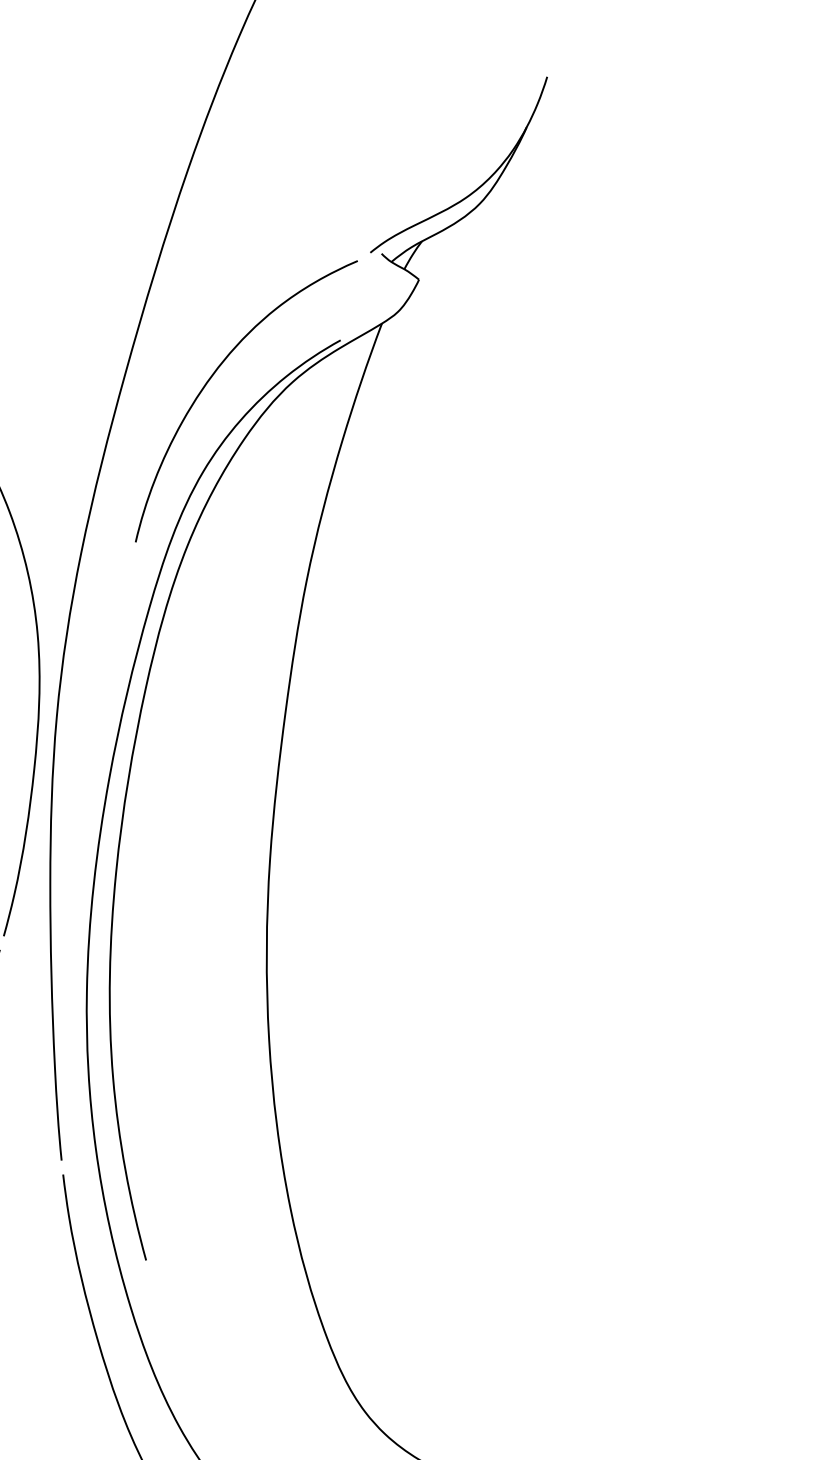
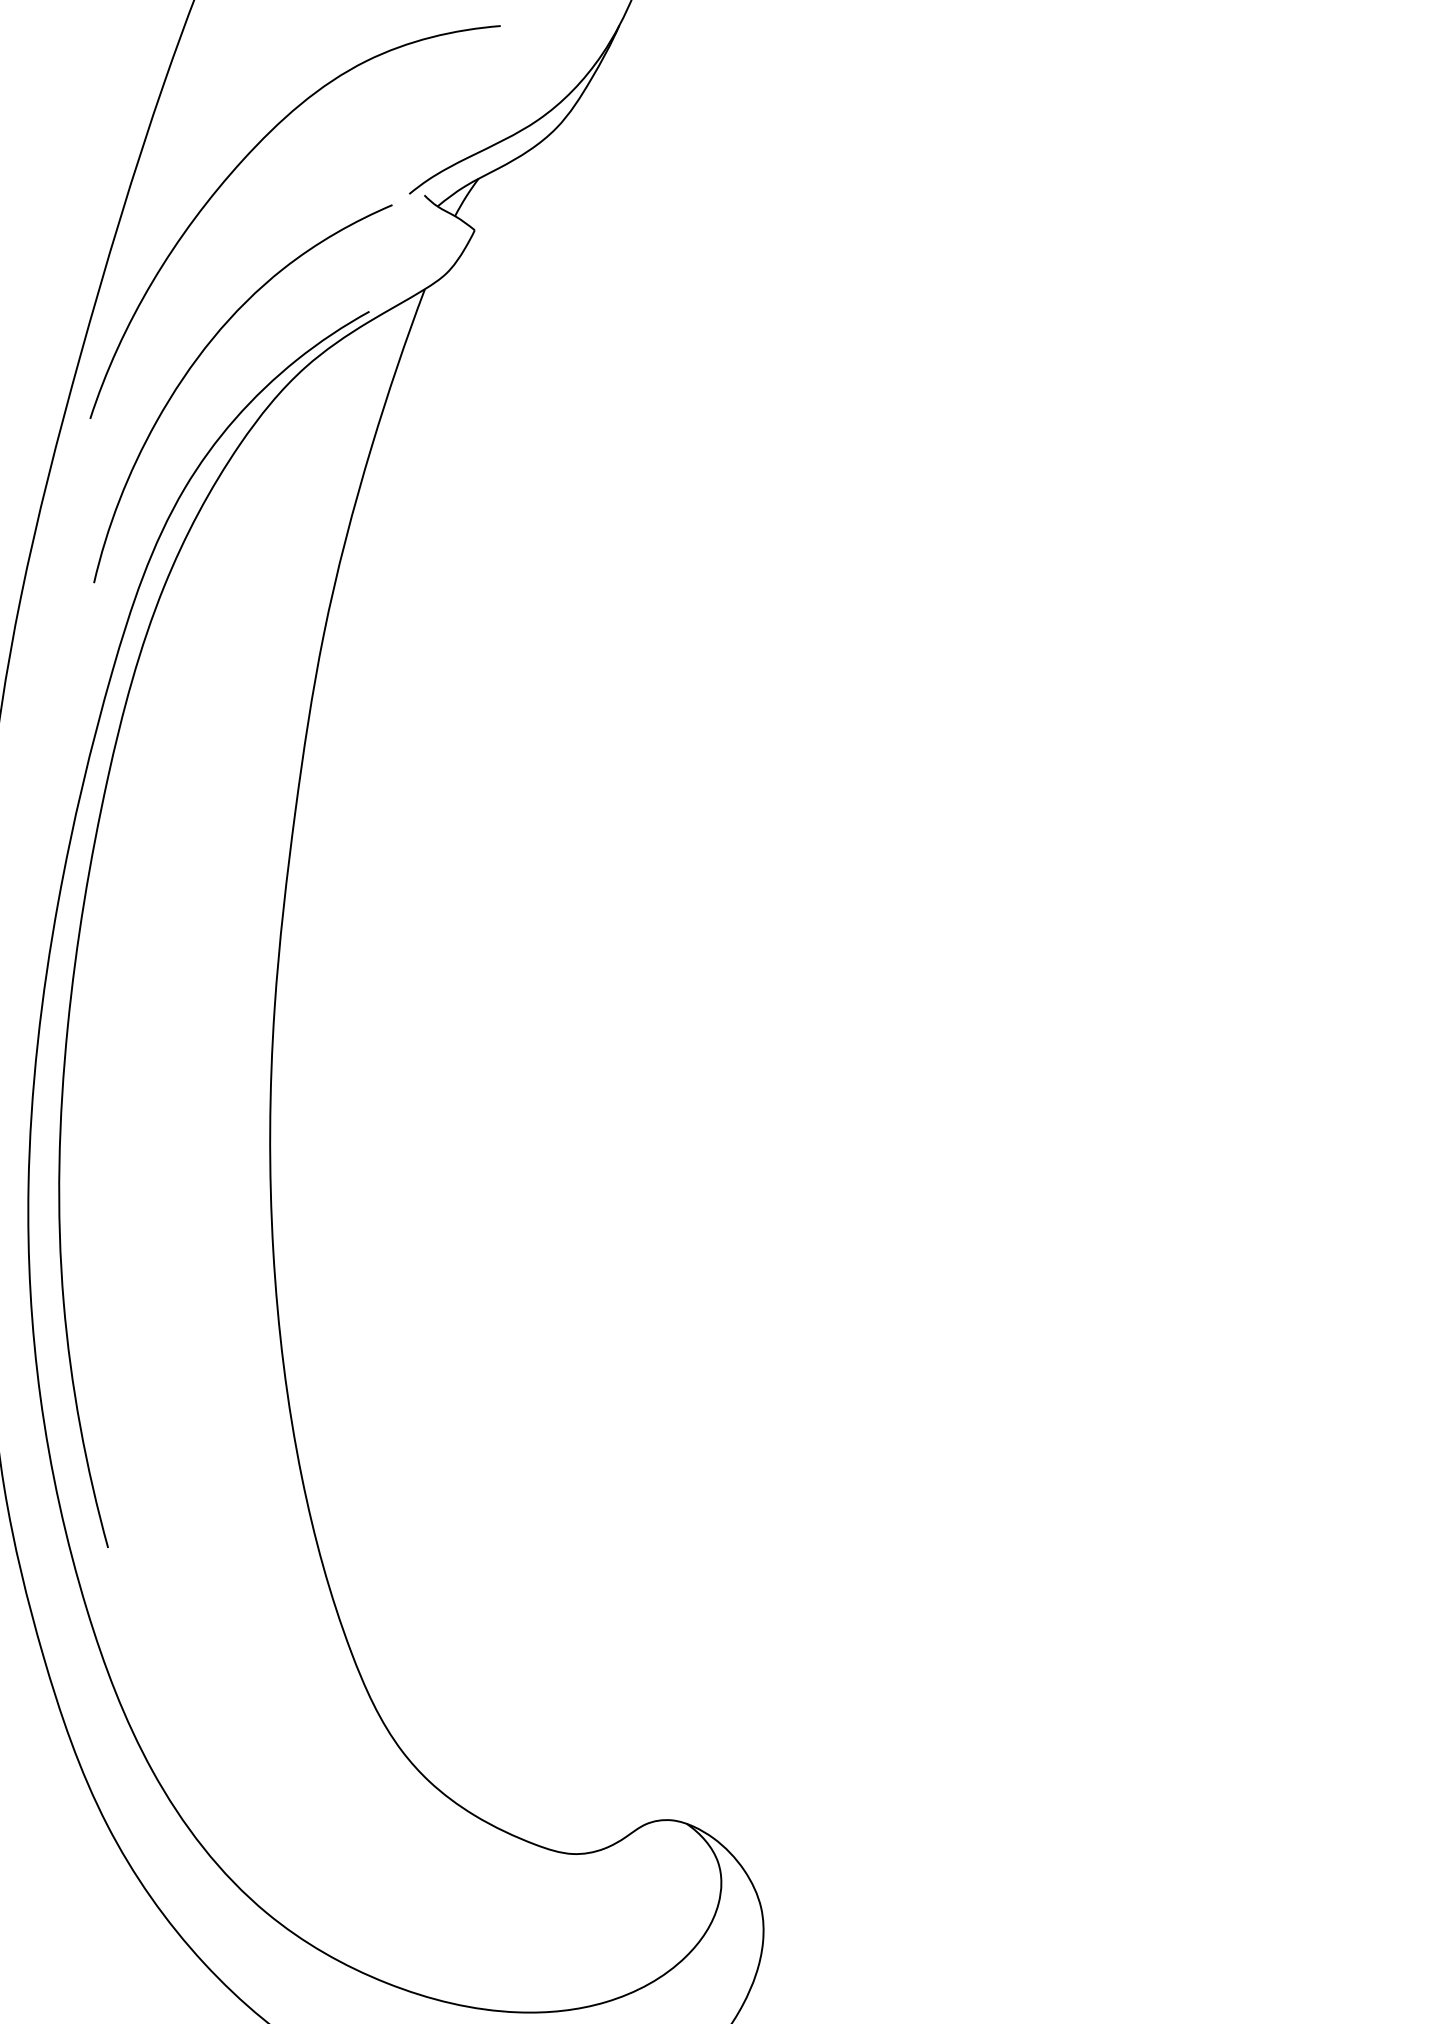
curve: (240, 235) -> (234, 171), added

